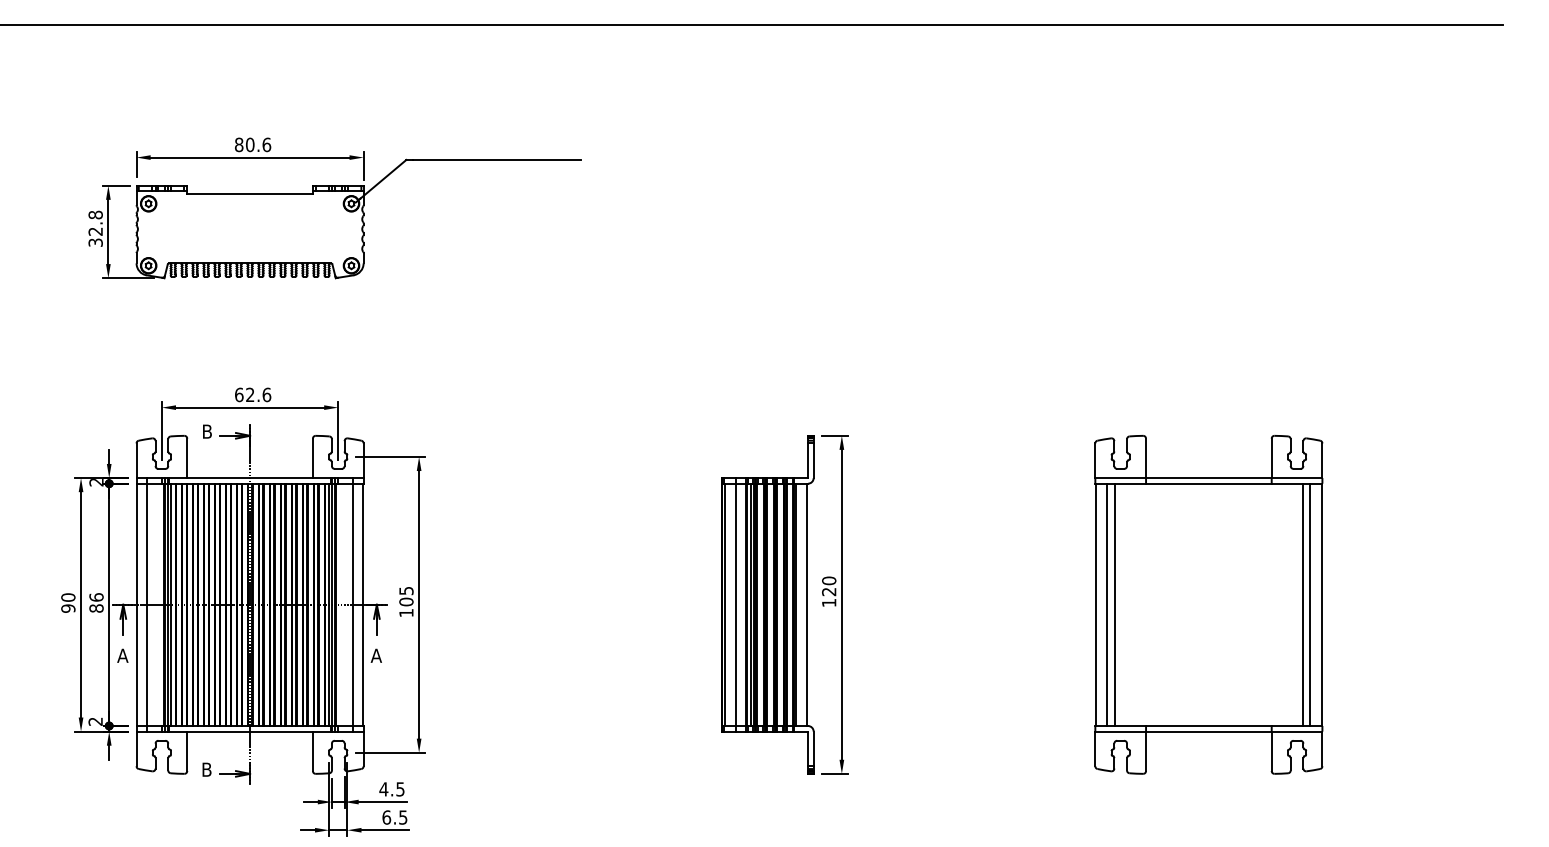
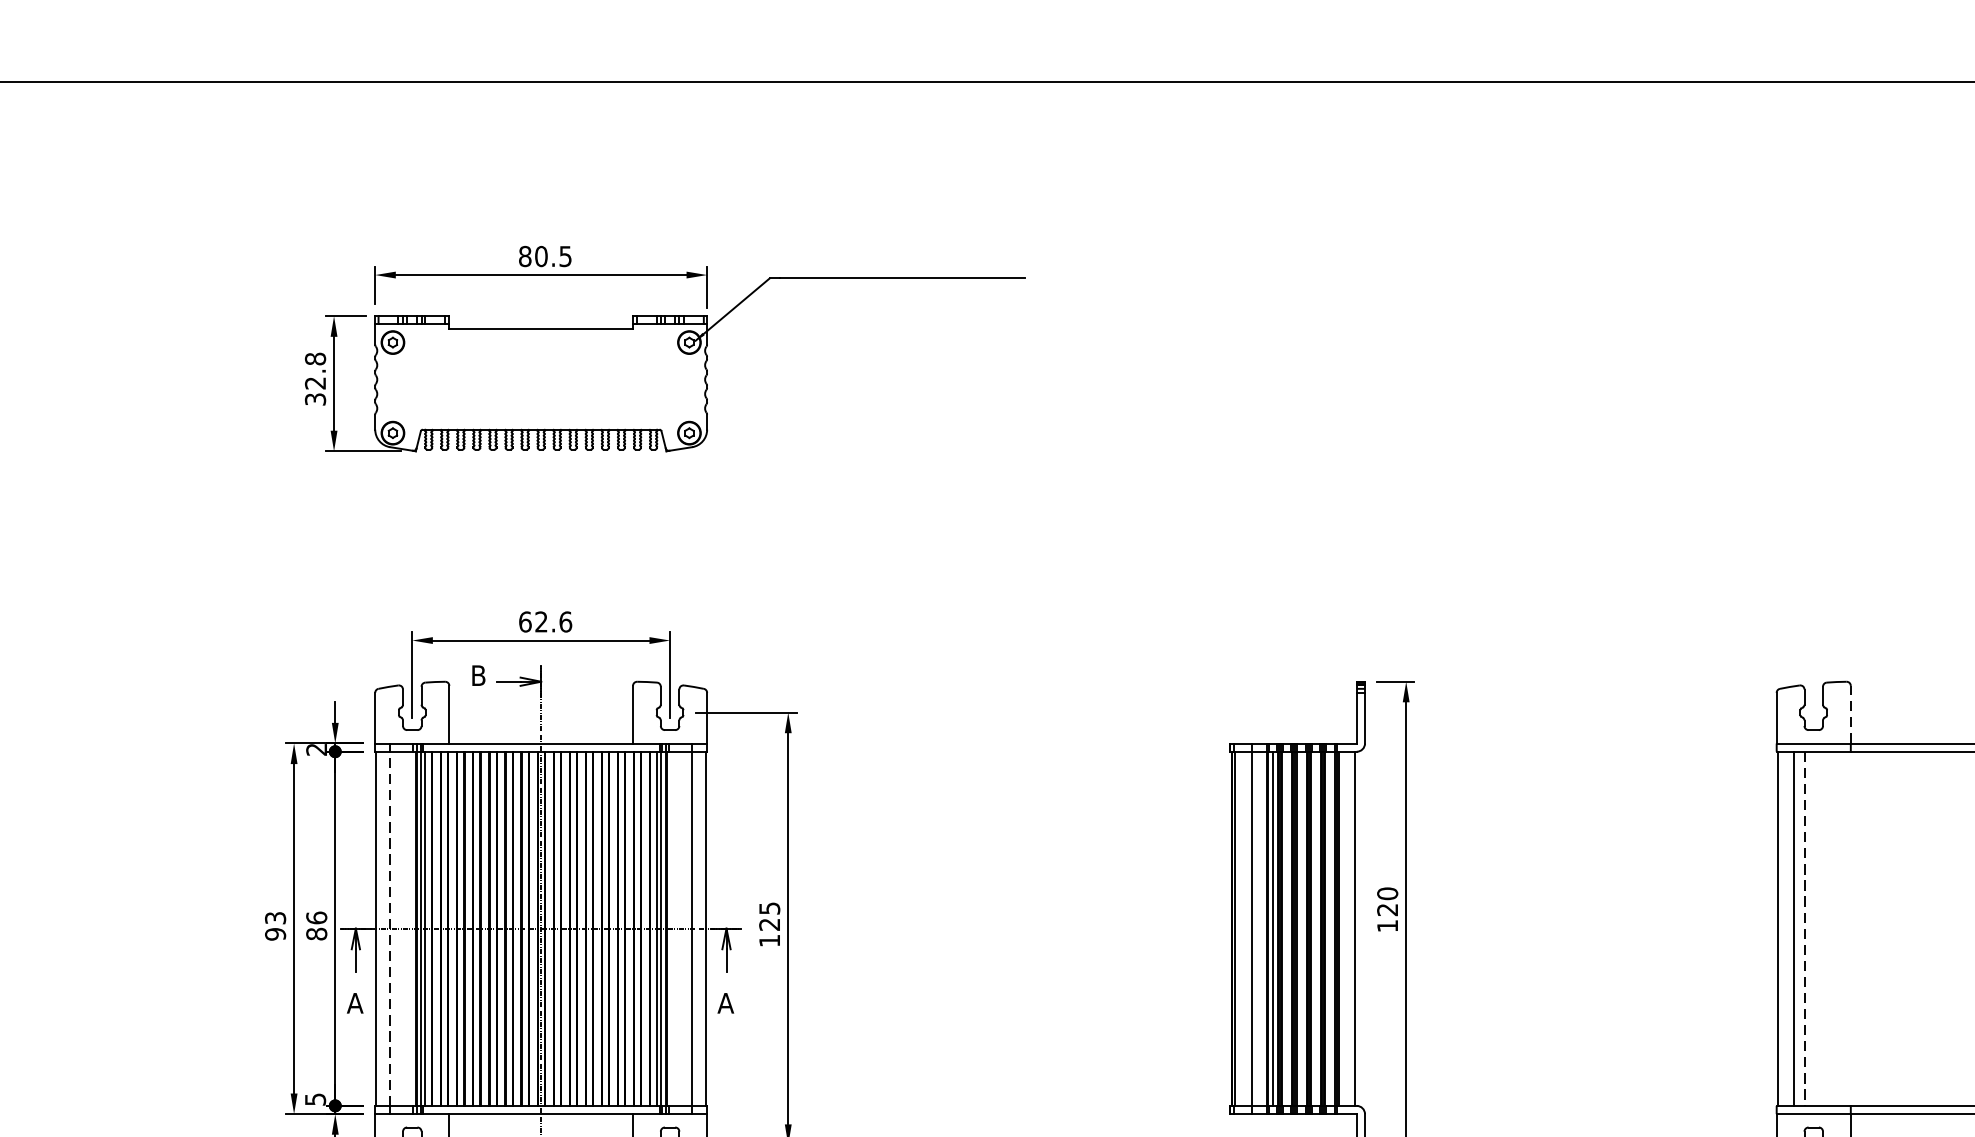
text: (266, 144) -> (565, 255), 80.6 -> 80.5
line: (1146, 458) -> (1851, 714), solid -> dashed
text: (68, 597) -> (275, 918), 90 -> 93
text: (406, 601) -> (769, 923), 105 -> 125
line: (146, 604) -> (389, 928), solid -> dashed
line: (1114, 605) -> (1804, 929), solid -> dashed
text: (95, 721) -> (315, 1099), 2 -> 5

